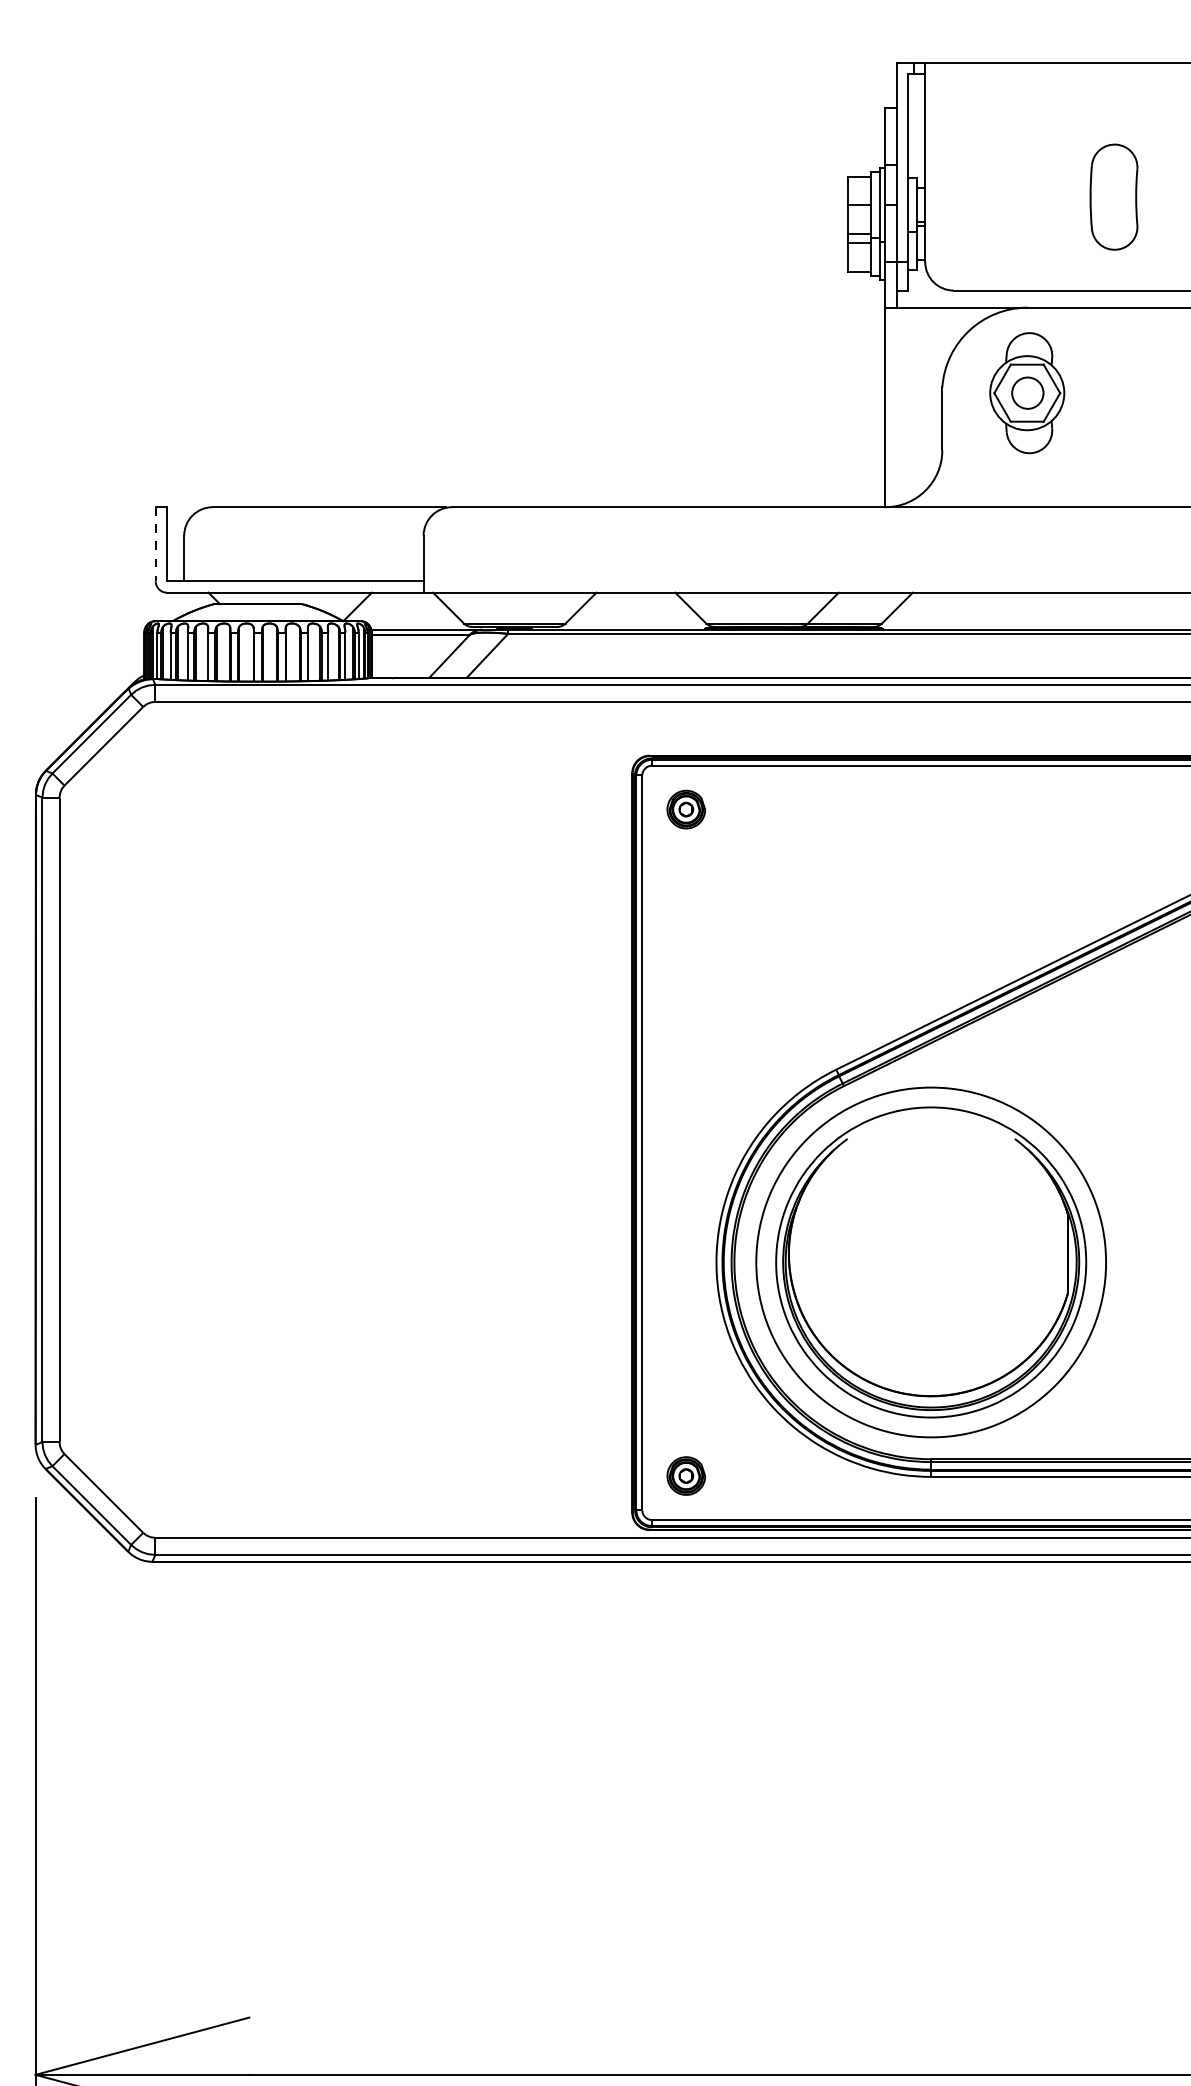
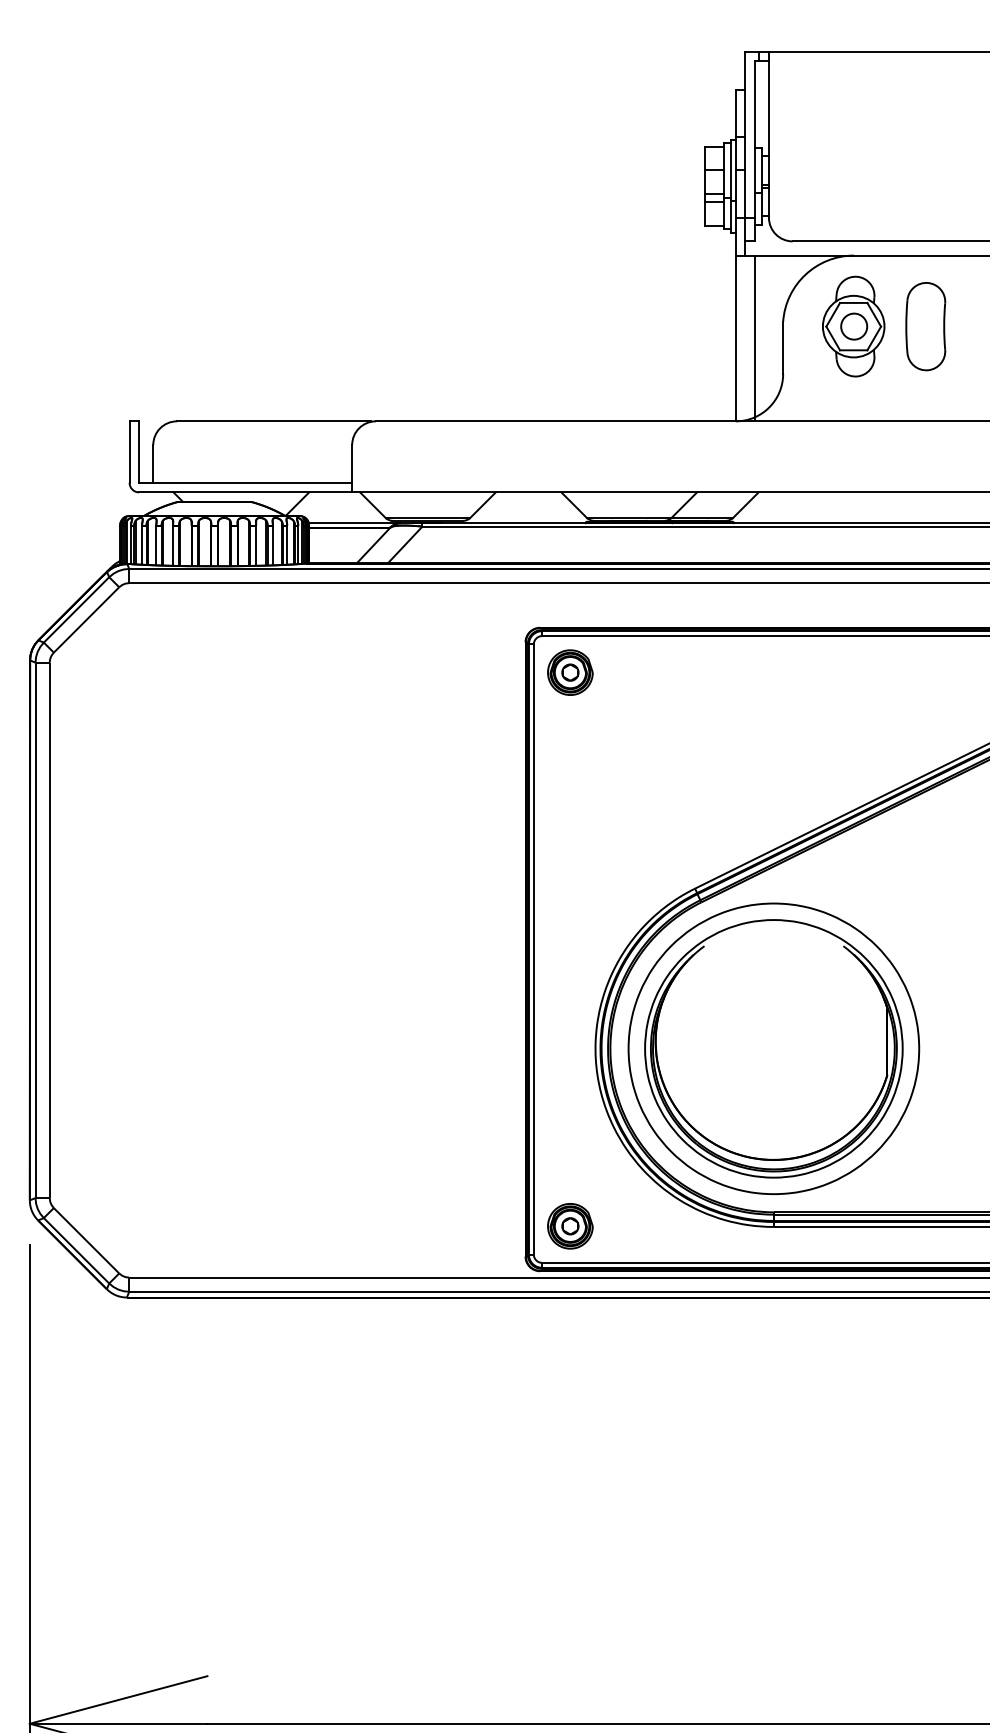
part: (1113, 196) -> (925, 326), moved
line: (908, 407) -> (755, 338), added
line: (155, 544) -> (129, 452), dashed -> solid
part: (686, 809) -> (570, 672), size x1.43
part: (686, 1475) -> (570, 1225), size x1.43

